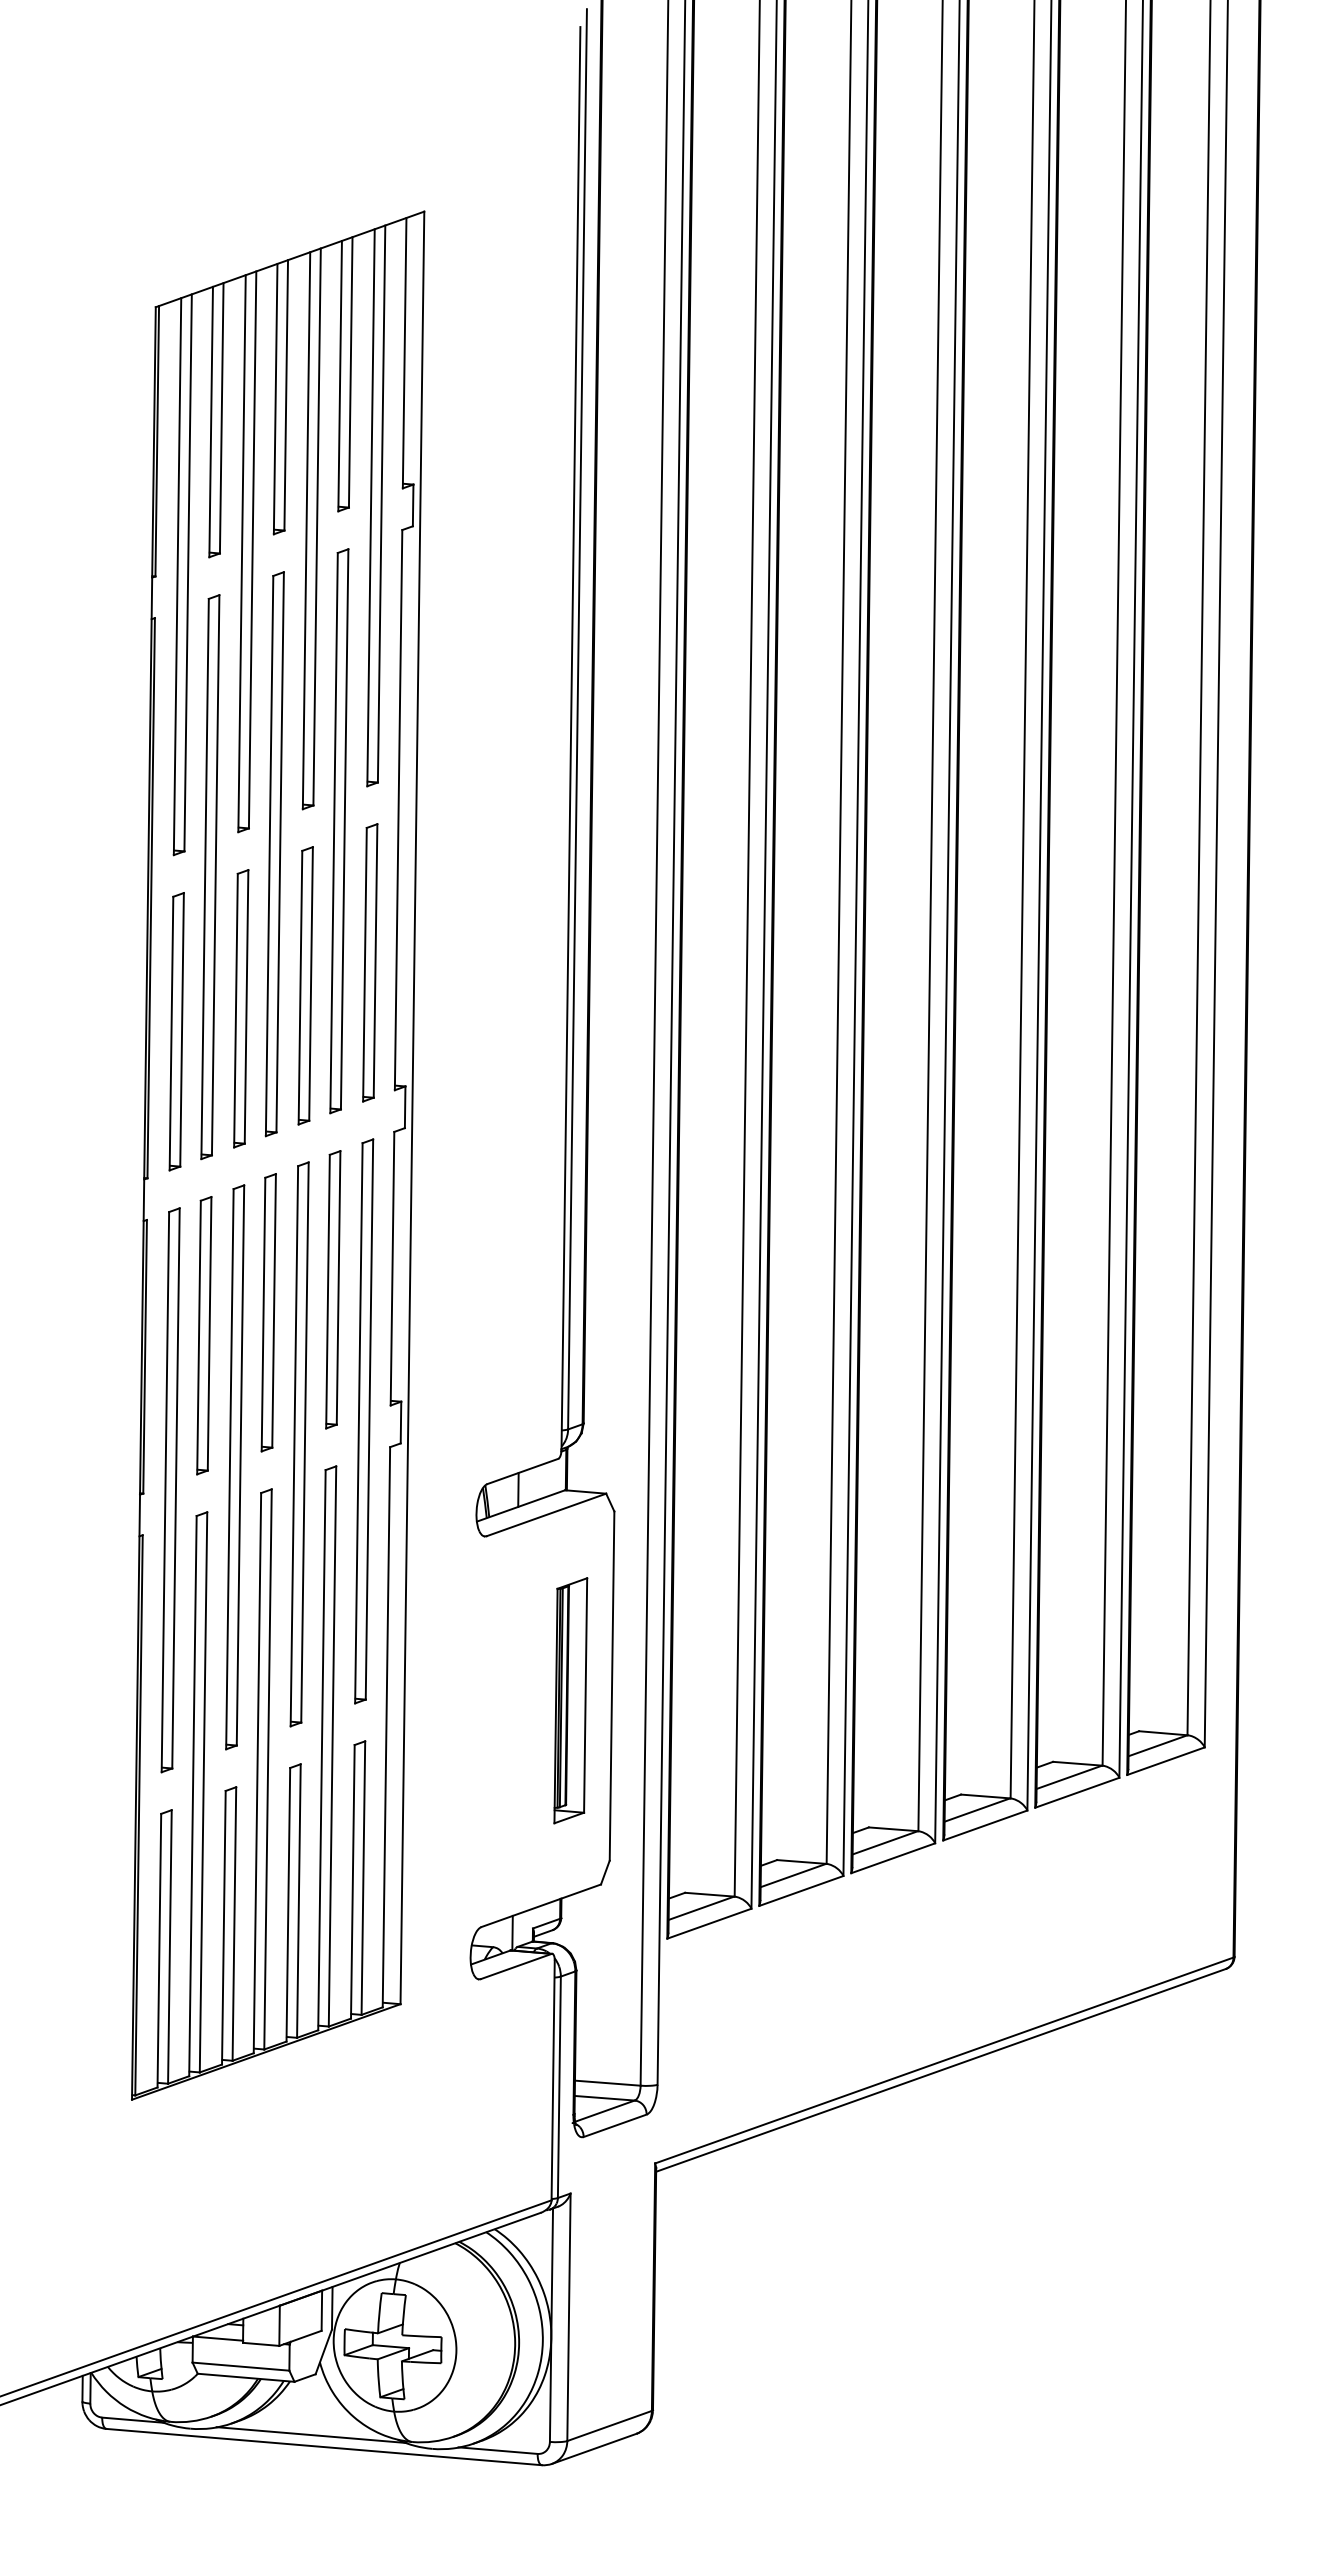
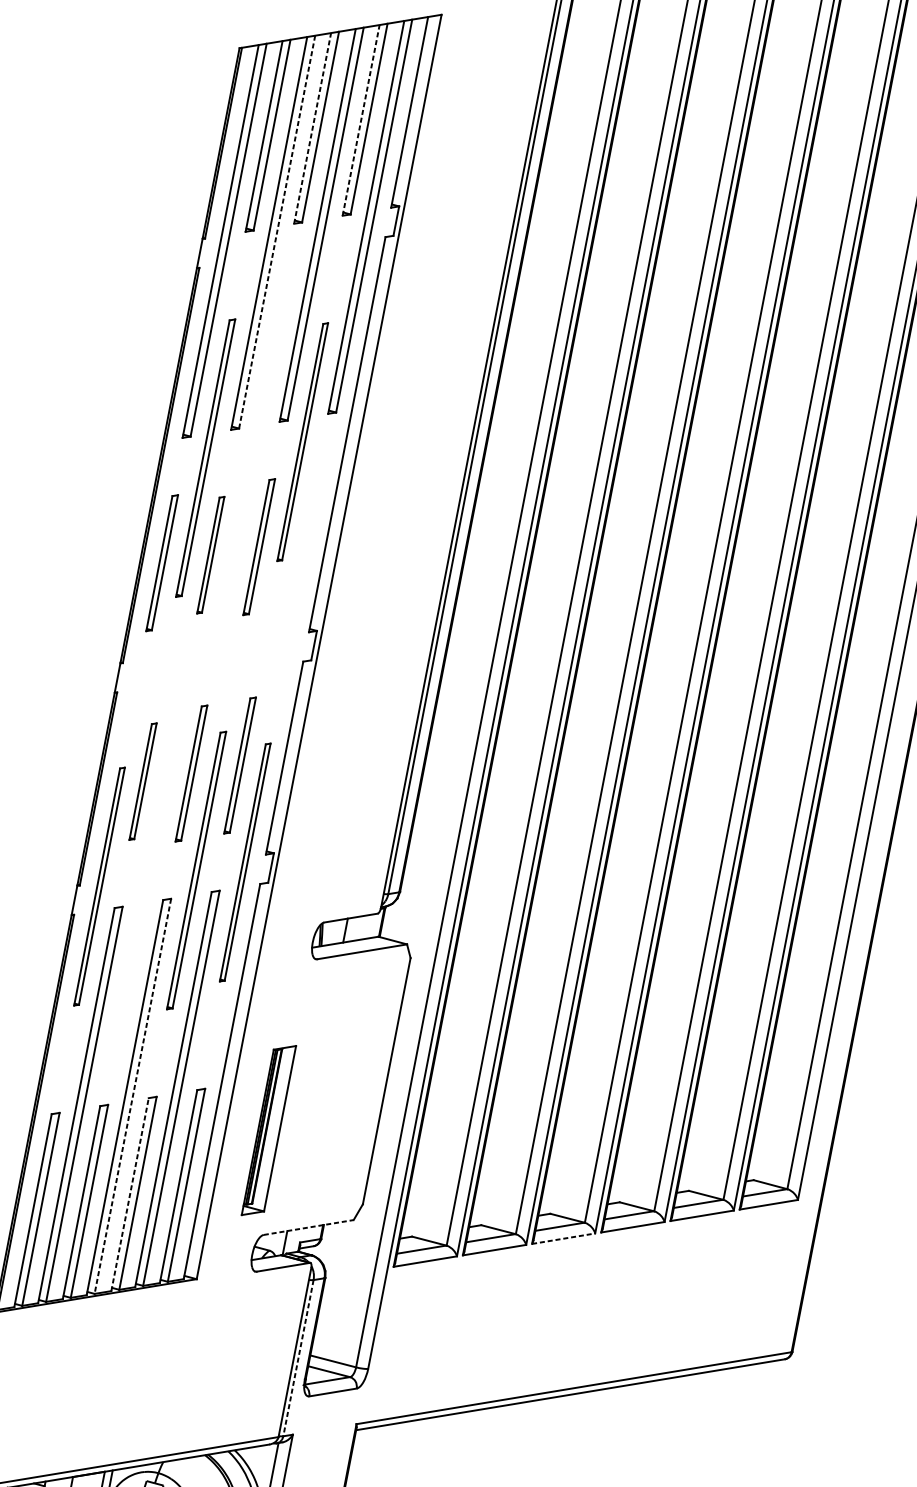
line: (340, 375) -> (361, 120), solid -> dashed
line: (275, 398) -> (312, 127), solid -> dashed
line: (252, 549) -> (277, 231), solid -> dashed
part: (339, 831) -> (302, 442), size x0.6
part: (274, 854) -> (253, 450), removed
part: (210, 877) -> (205, 458), size x0.7
part: (370, 962) -> (308, 538), removed
part: (305, 985) -> (259, 546), size x0.7
part: (241, 1008) -> (210, 554), size x0.6
part: (176, 1031) -> (162, 562), size x0.7
part: (333, 1289) -> (240, 765), size x0.7
part: (268, 1312) -> (191, 773), size x0.7
part: (204, 1335) -> (143, 781), size x0.6
part: (364, 1421) -> (245, 862), size x0.6
part: (299, 1444) -> (196, 870), size x0.7
part: (235, 1467) -> (148, 878), removed
part: (170, 1490) -> (99, 886), size x0.6
part: (570, 1700) -> (268, 1130), moved
line: (268, 1769) -> (133, 1096), solid -> dashed
line: (893, 1858) -> (563, 1238), solid -> dashed
line: (288, 1904) -> (130, 1194), solid -> dashed
line: (541, 1905) -> (308, 1227), solid -> dashed
line: (559, 2087) -> (298, 1358), solid -> dashed

